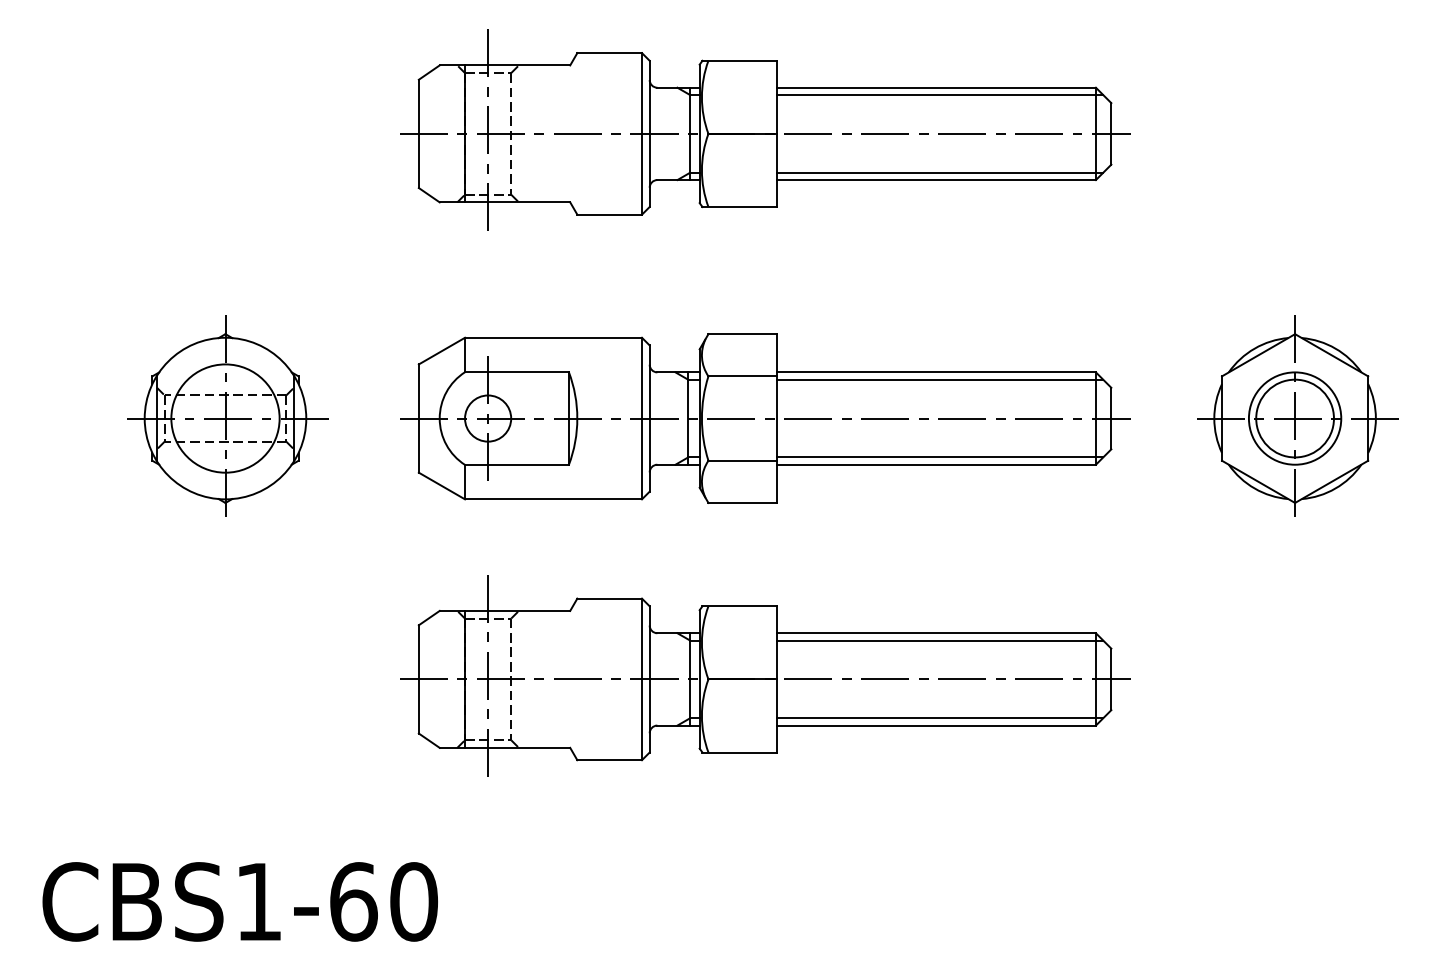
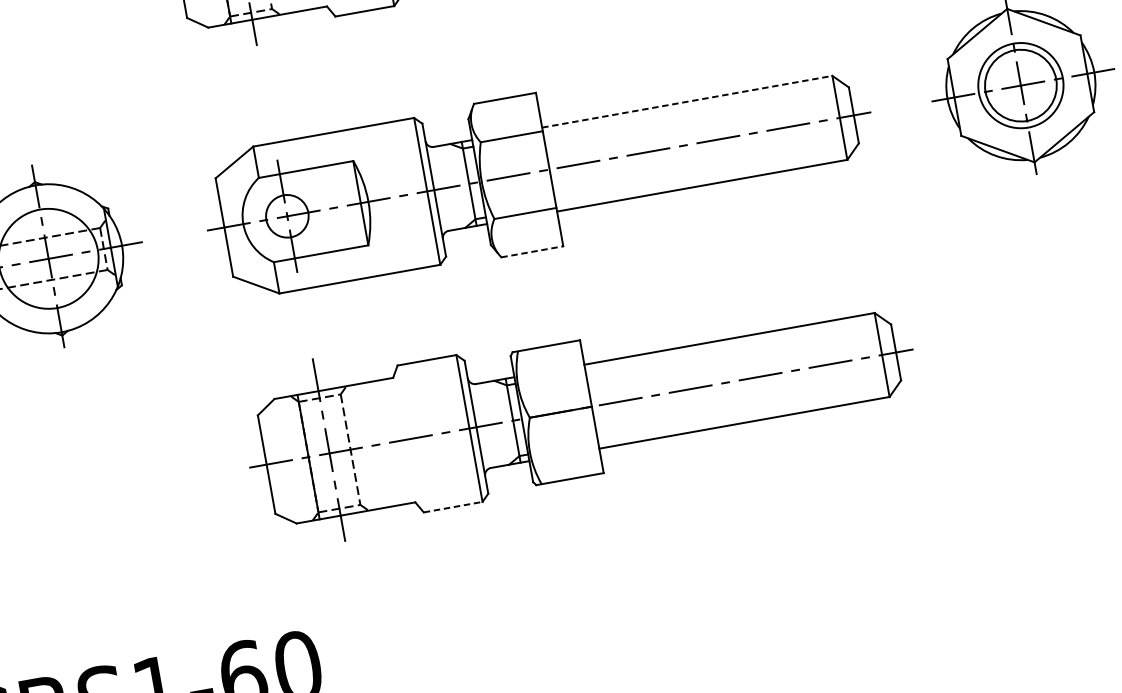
line: (936, 372) -> (687, 101), solid -> dashed
line: (939, 379) -> (691, 107), removed
line: (939, 457) -> (703, 178), removed
line: (743, 502) -> (533, 251), solid -> dashed
line: (939, 640) -> (733, 344), removed
line: (939, 718) -> (746, 415), removed
line: (610, 760) -> (453, 507), solid -> dashed

